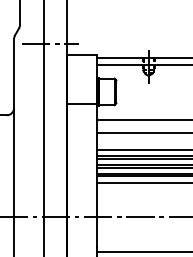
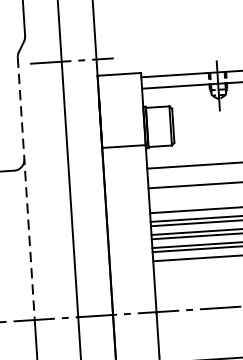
line: (14, 128) -> (26, 189), solid -> dashed

